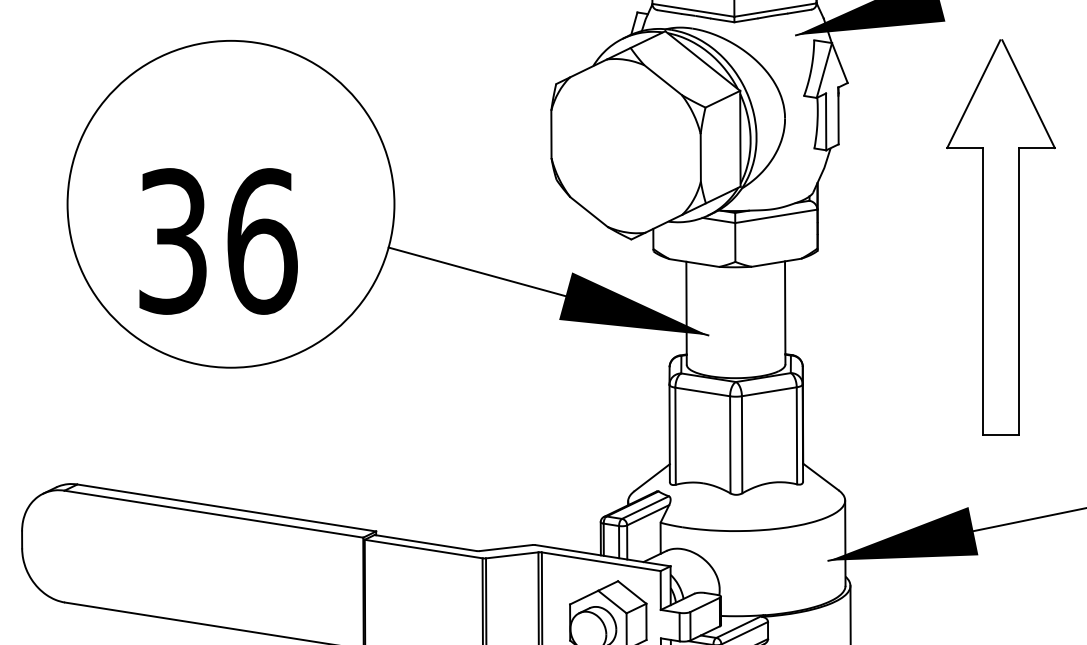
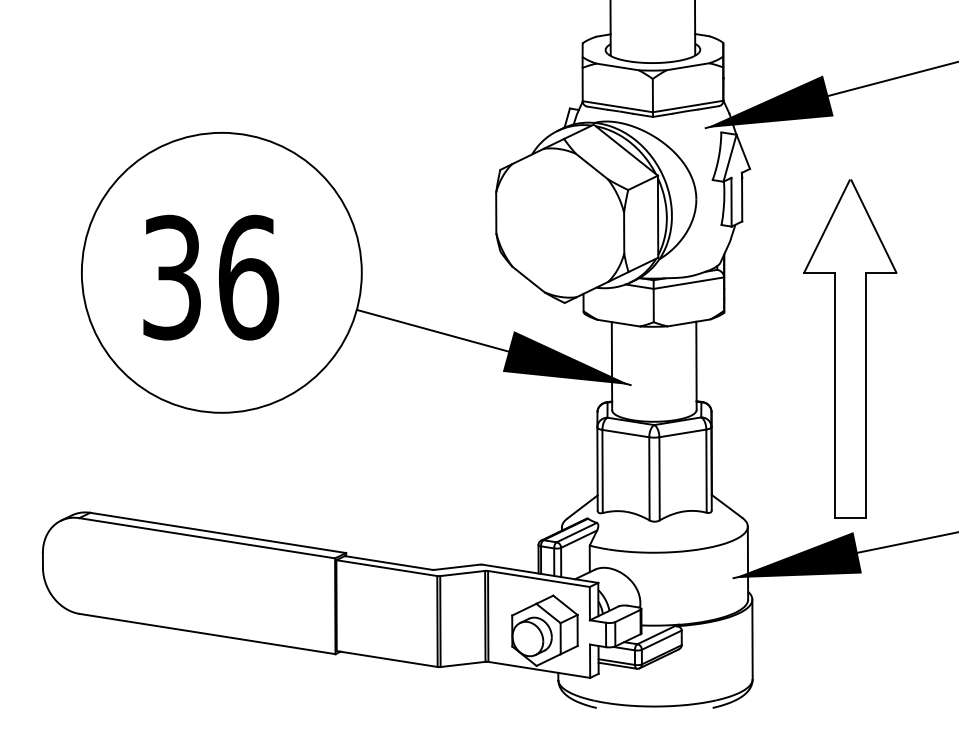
part: (1001, 236) -> (850, 348), moved
text: (218, 241) -> (211, 277), moved

